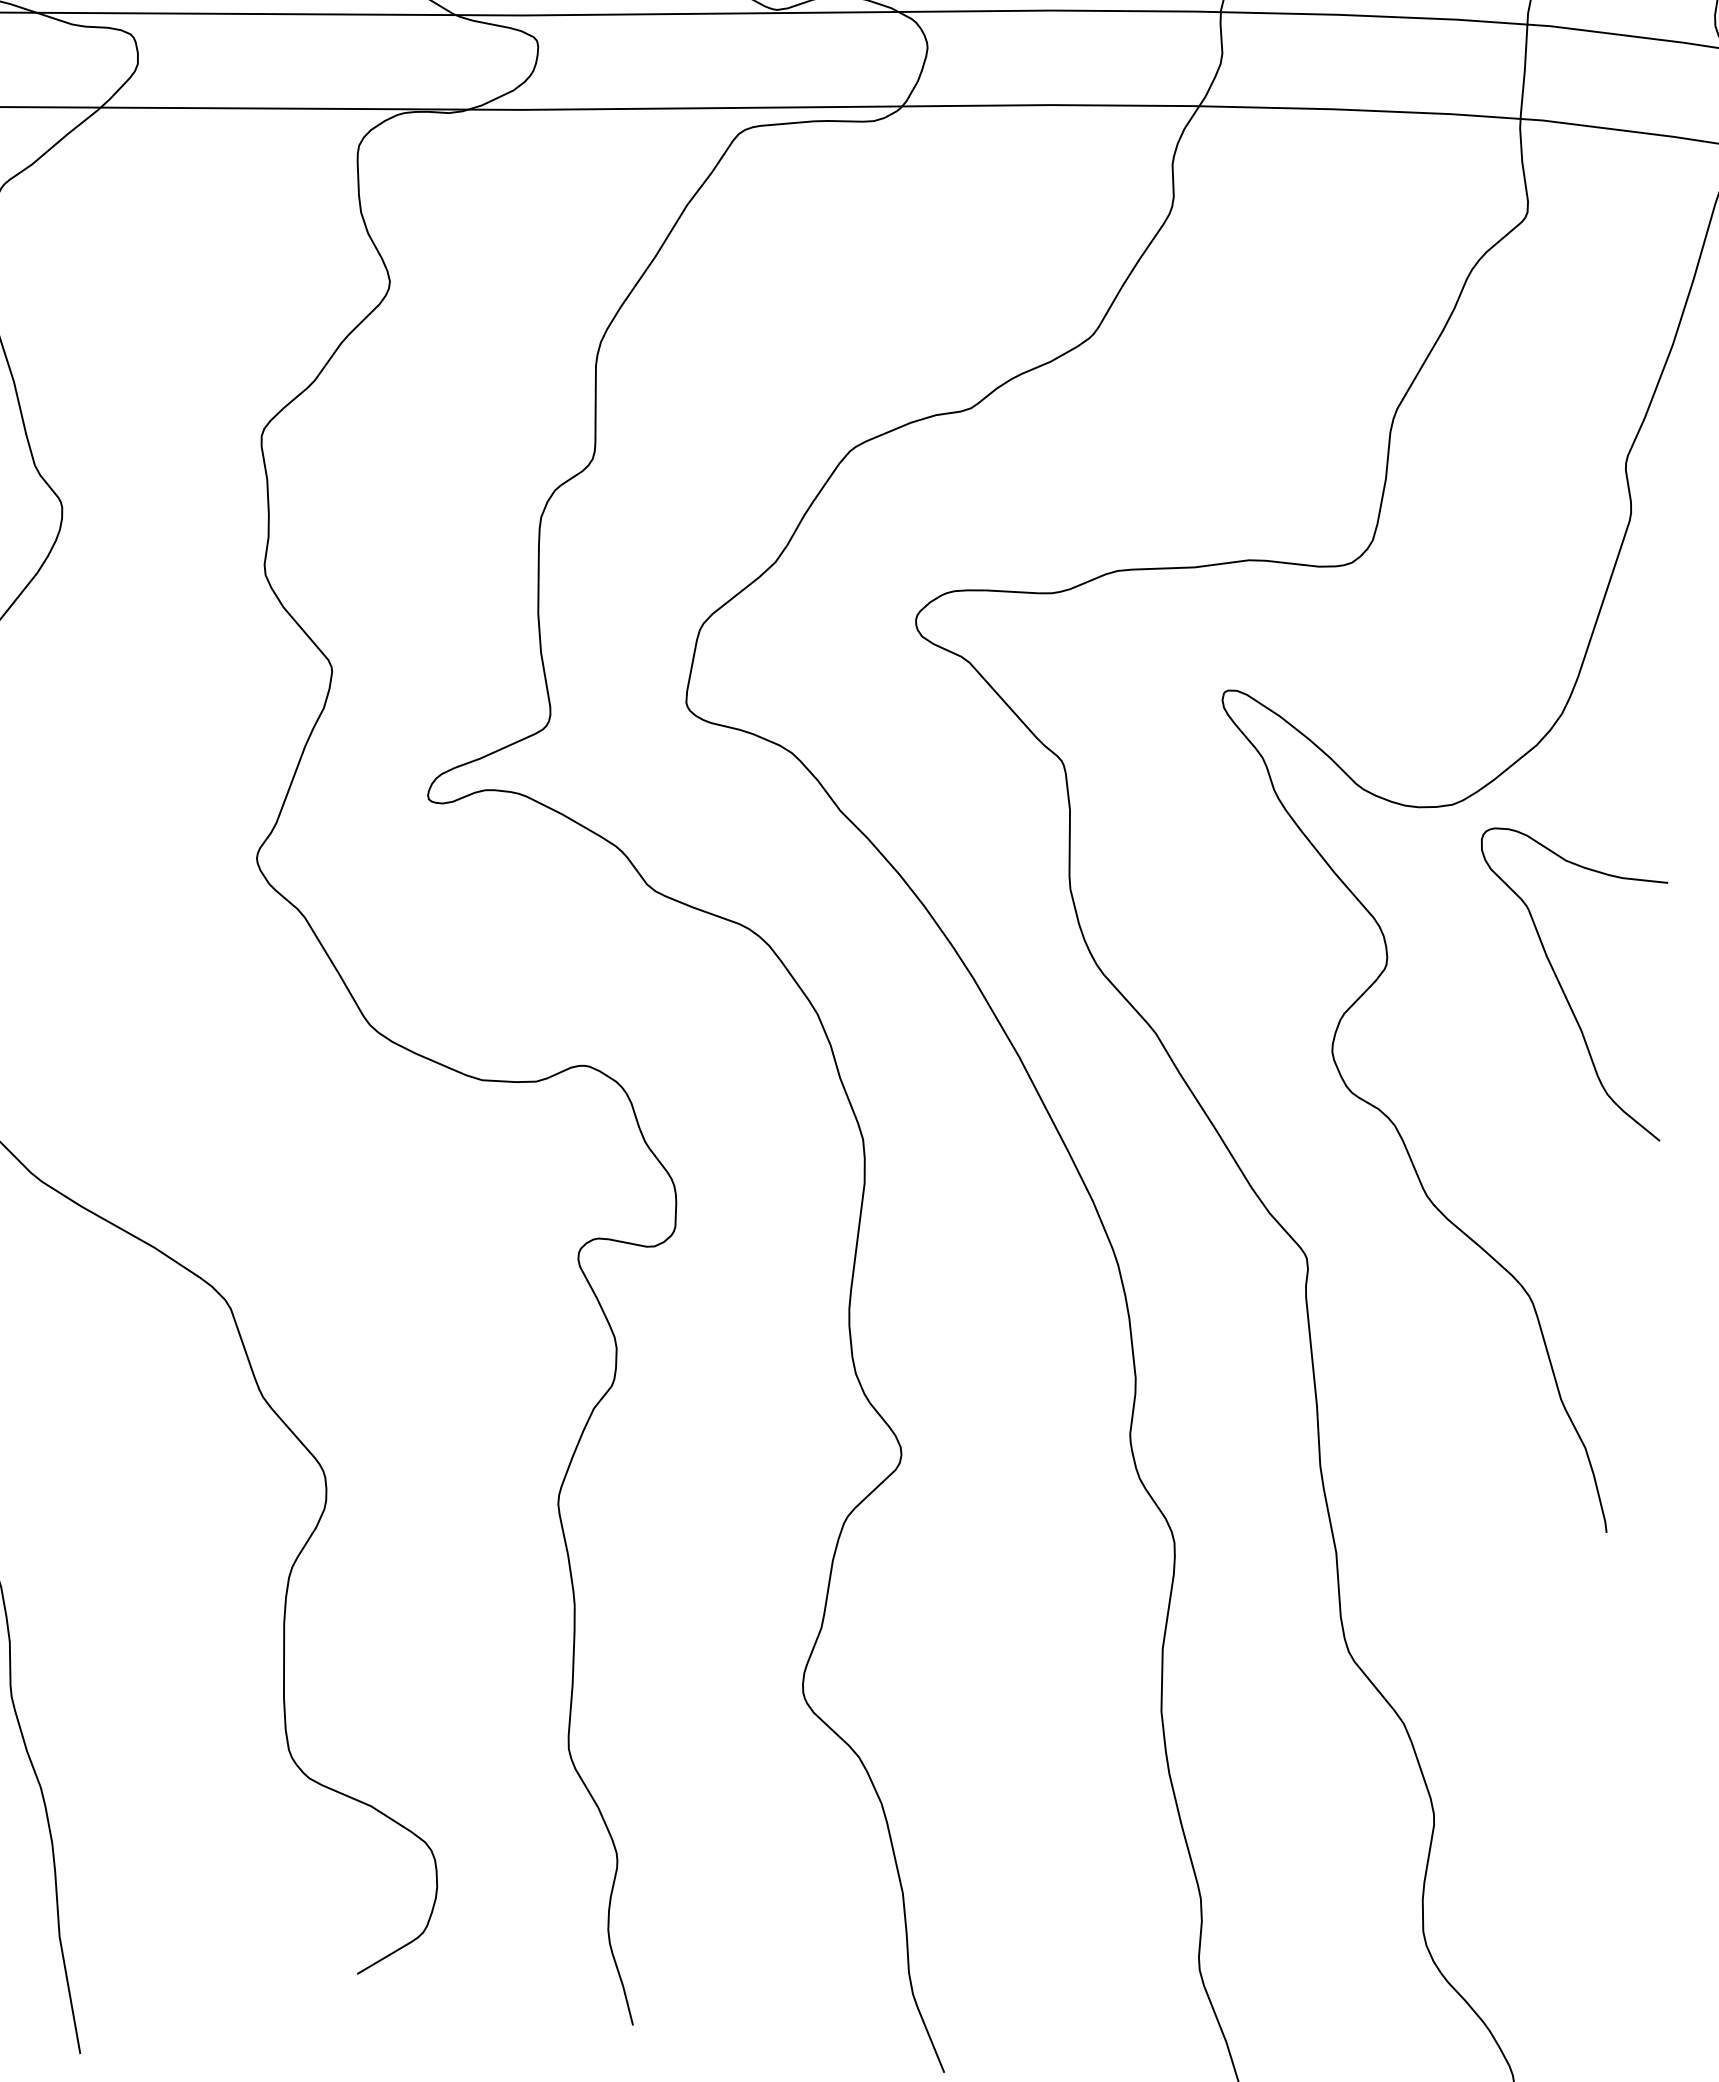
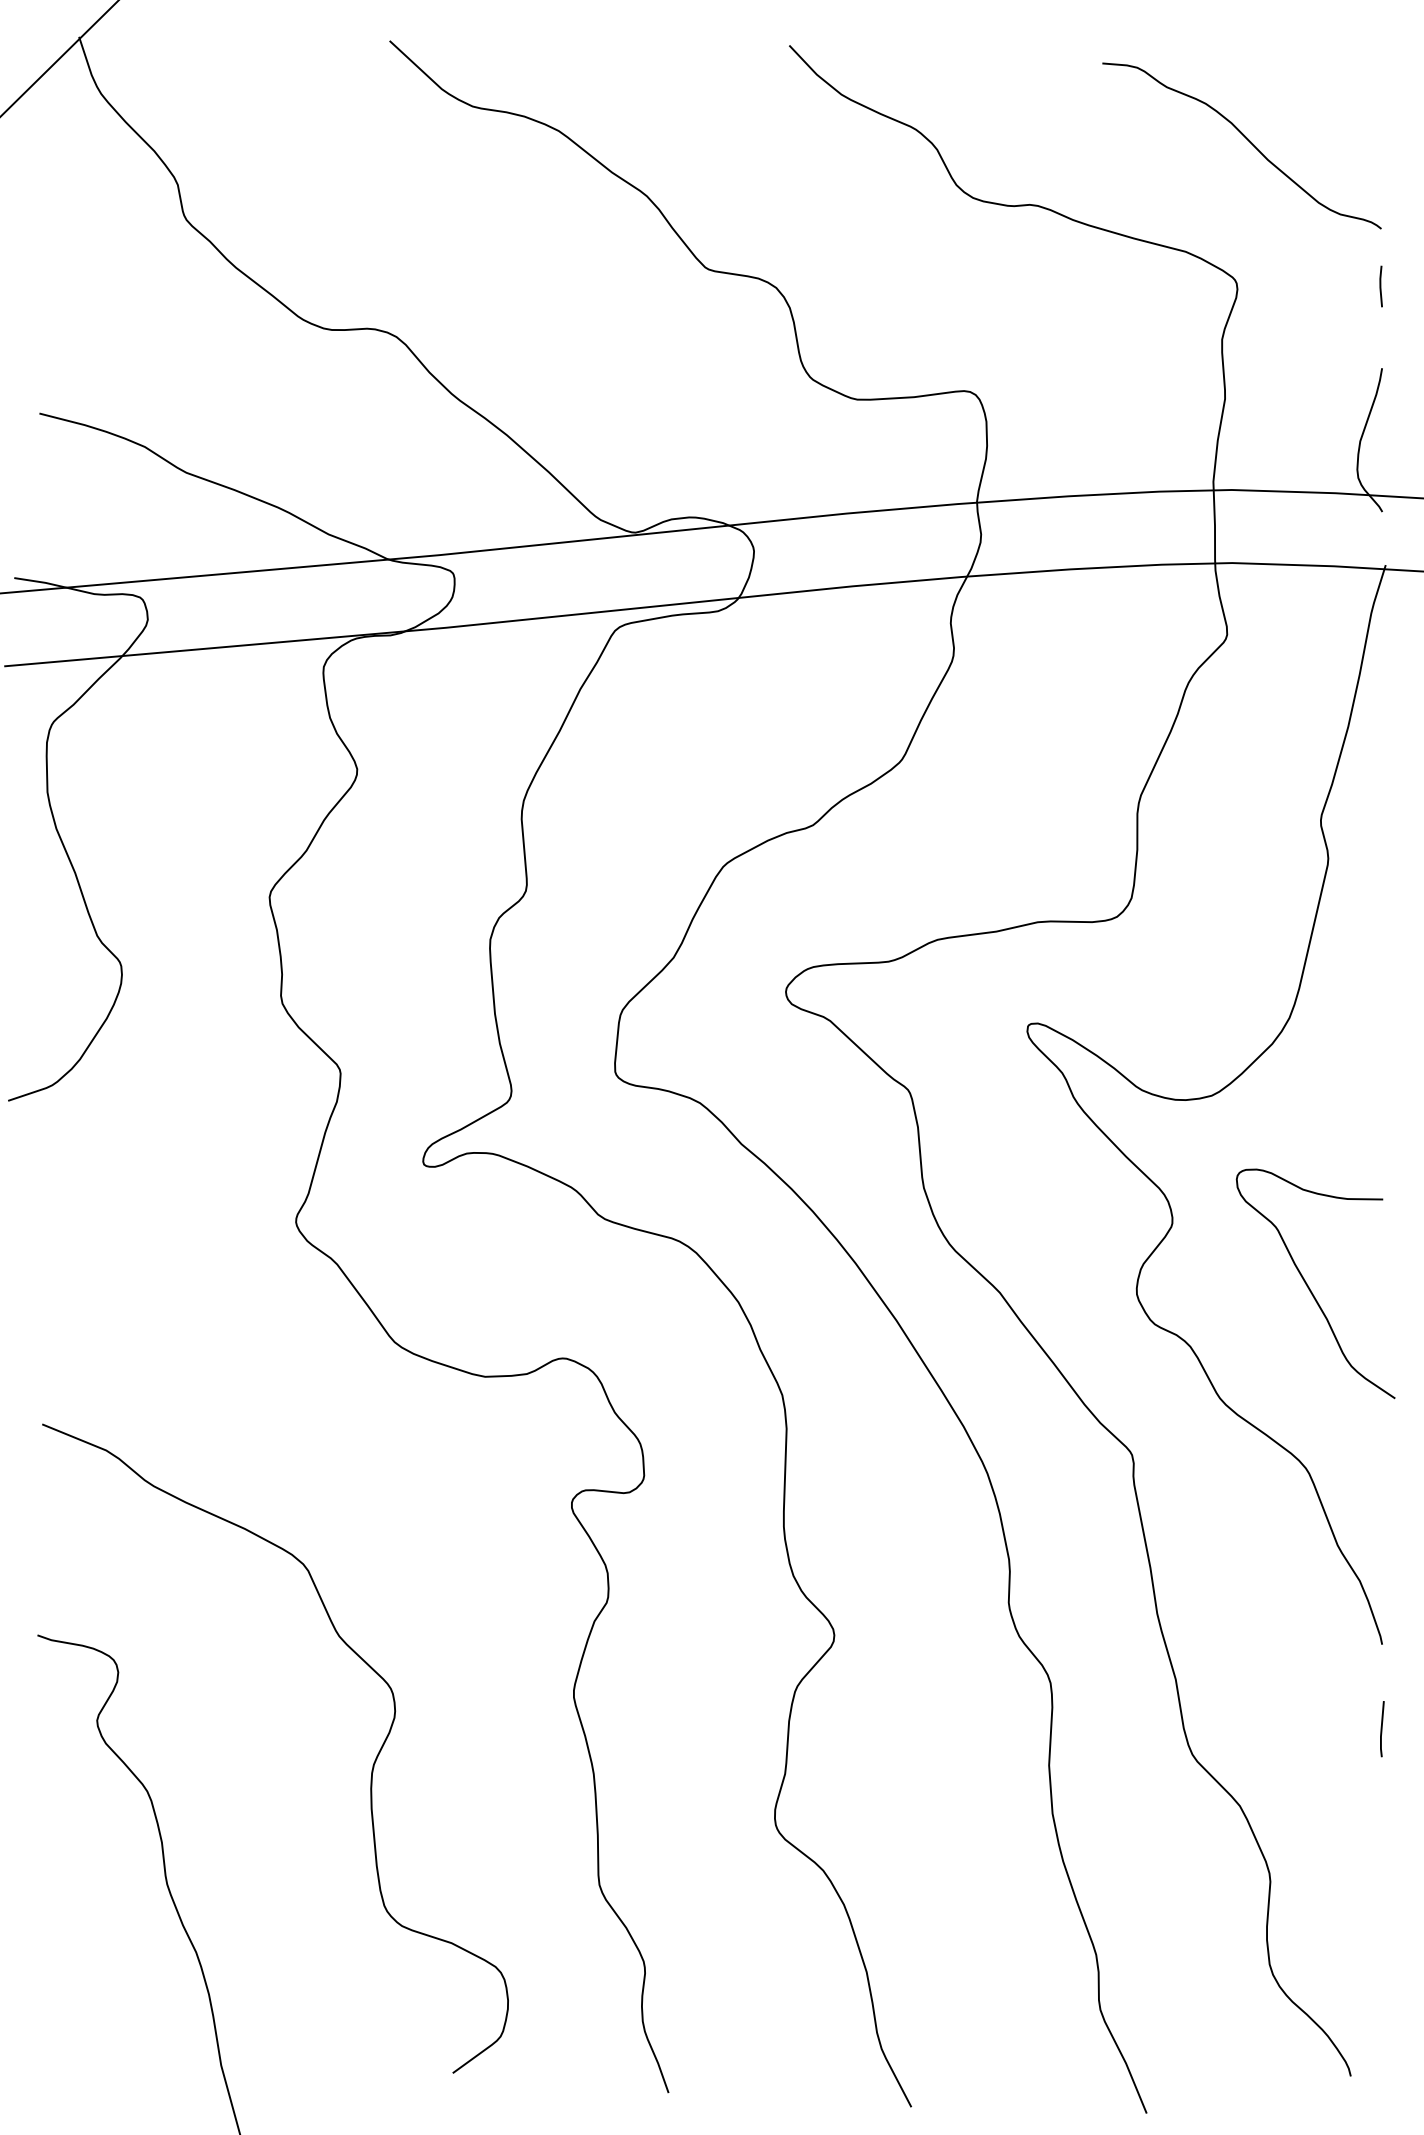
curve: (1563, 988) -> (1310, 1288), moved
line: (1596, 1642) -> (1382, 1729), added

